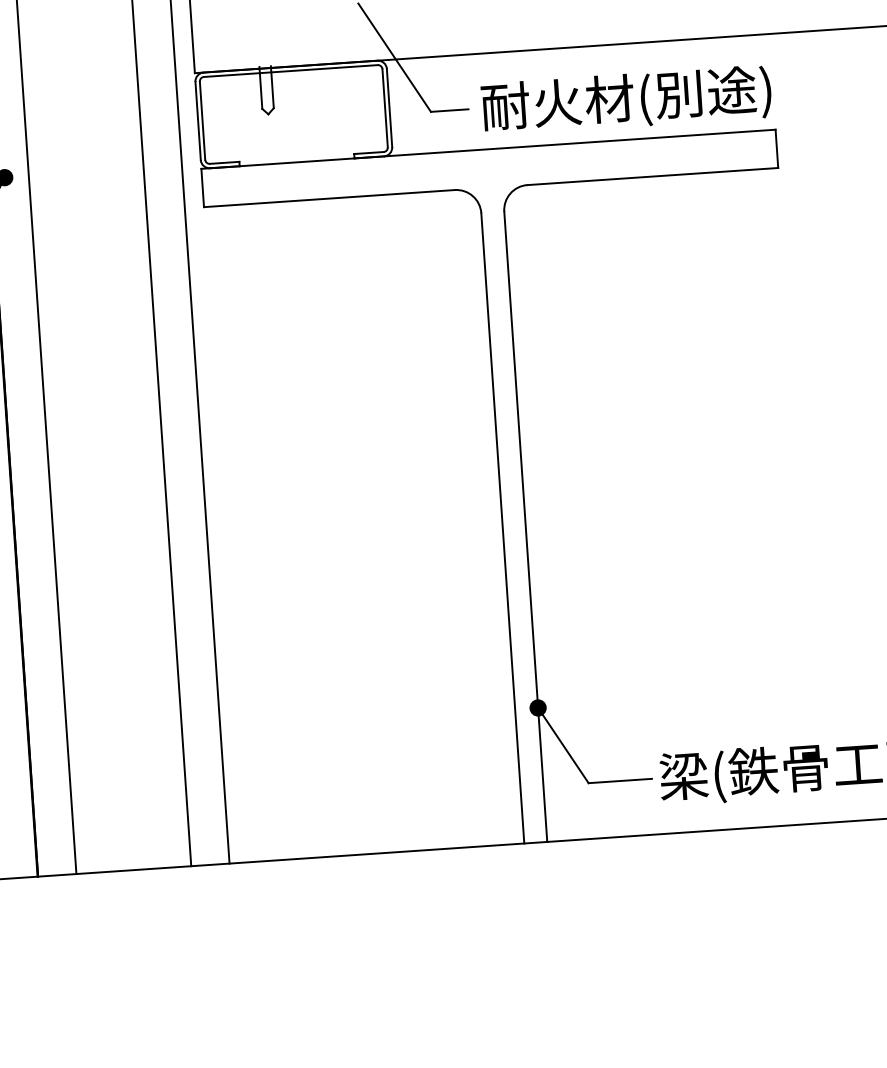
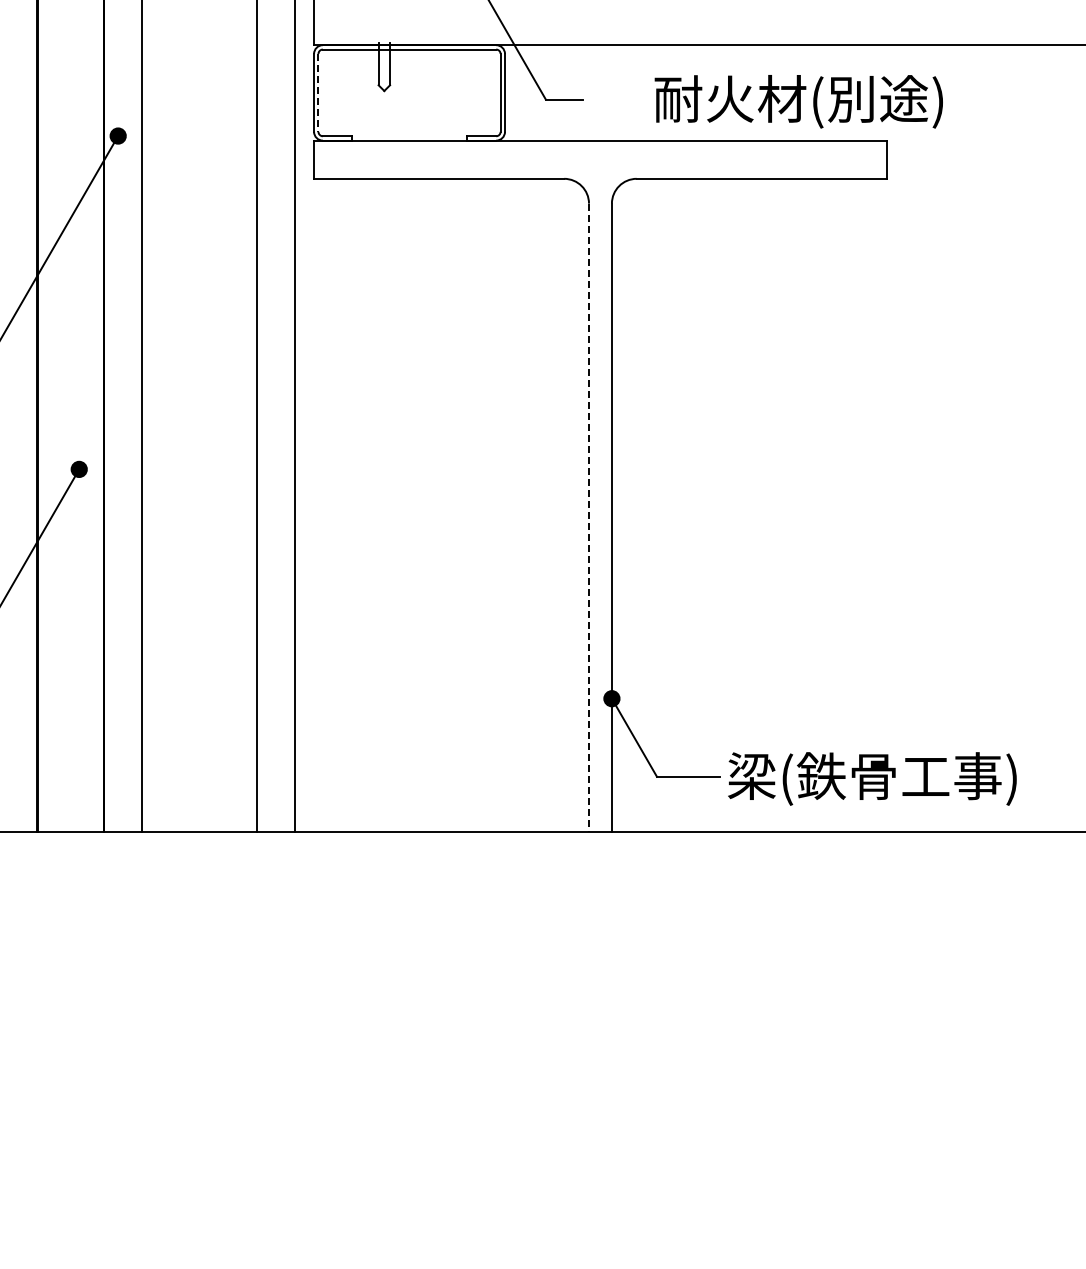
text: (626, 100) -> (798, 101), moved
line: (202, 120) -> (318, 92), solid -> dashed
line: (503, 528) -> (589, 518), solid -> dashed

